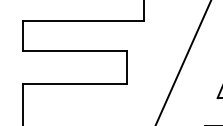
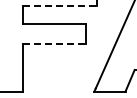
line: (84, 20) -> (60, 5), solid -> dashed
line: (74, 84) -> (54, 44), solid -> dashed

